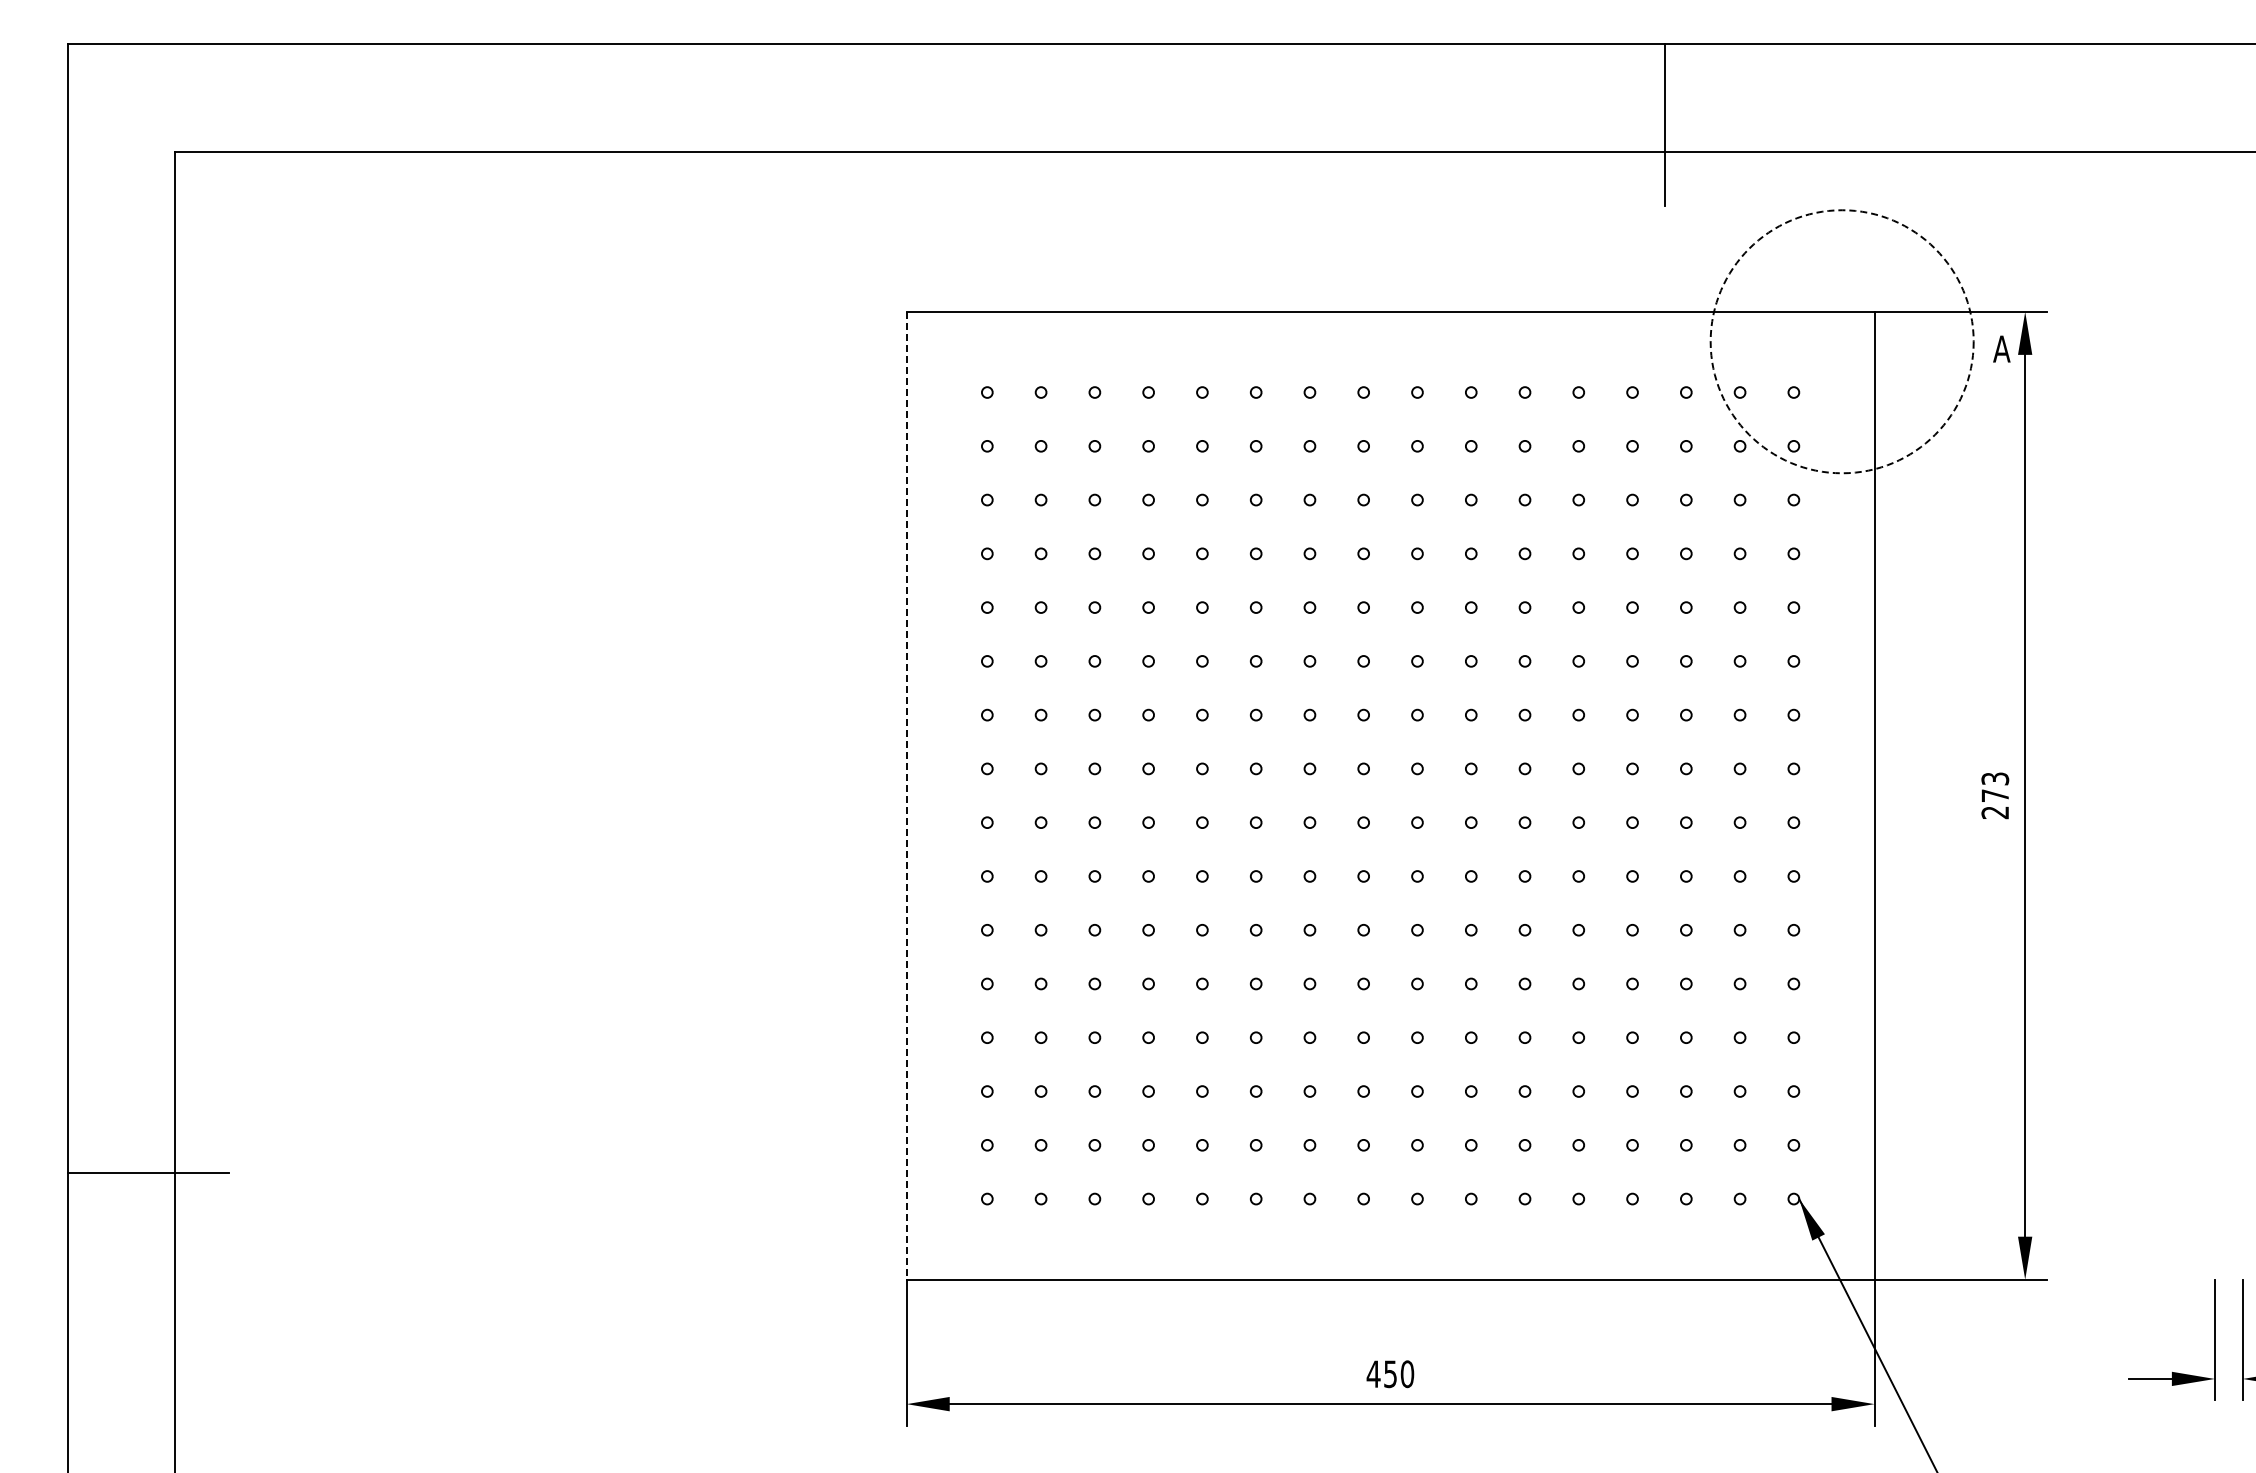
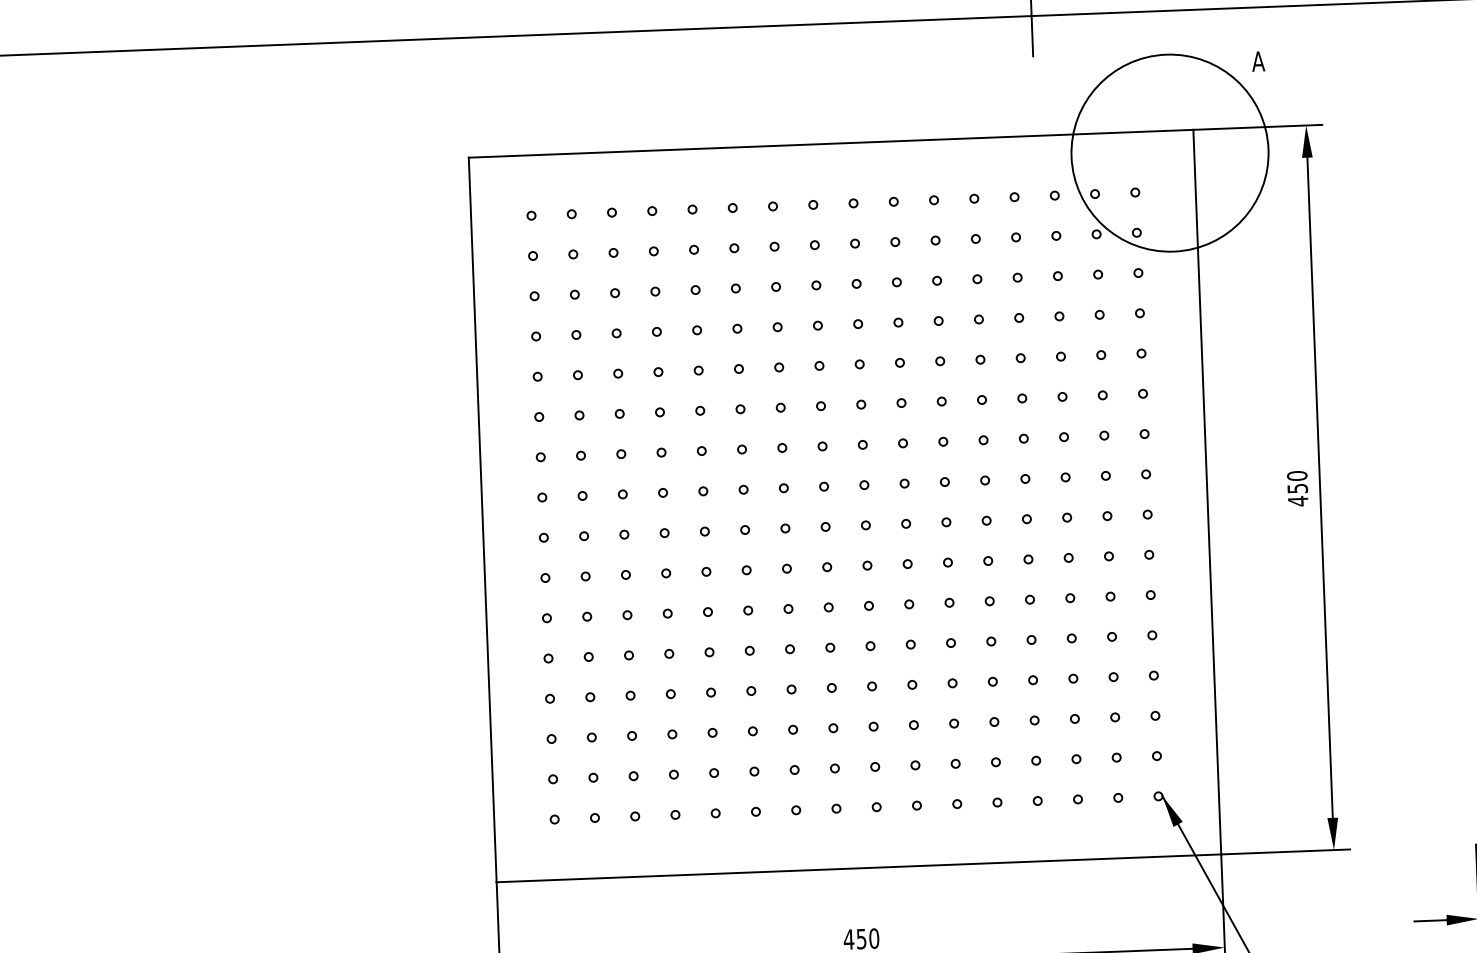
circle: (1841, 341) -> (1169, 152), dashed -> solid
text: (2001, 348) -> (1258, 61), moved
line: (906, 795) -> (482, 519), dashed -> solid
text: (1995, 795) -> (1297, 488), 273 -> 450

